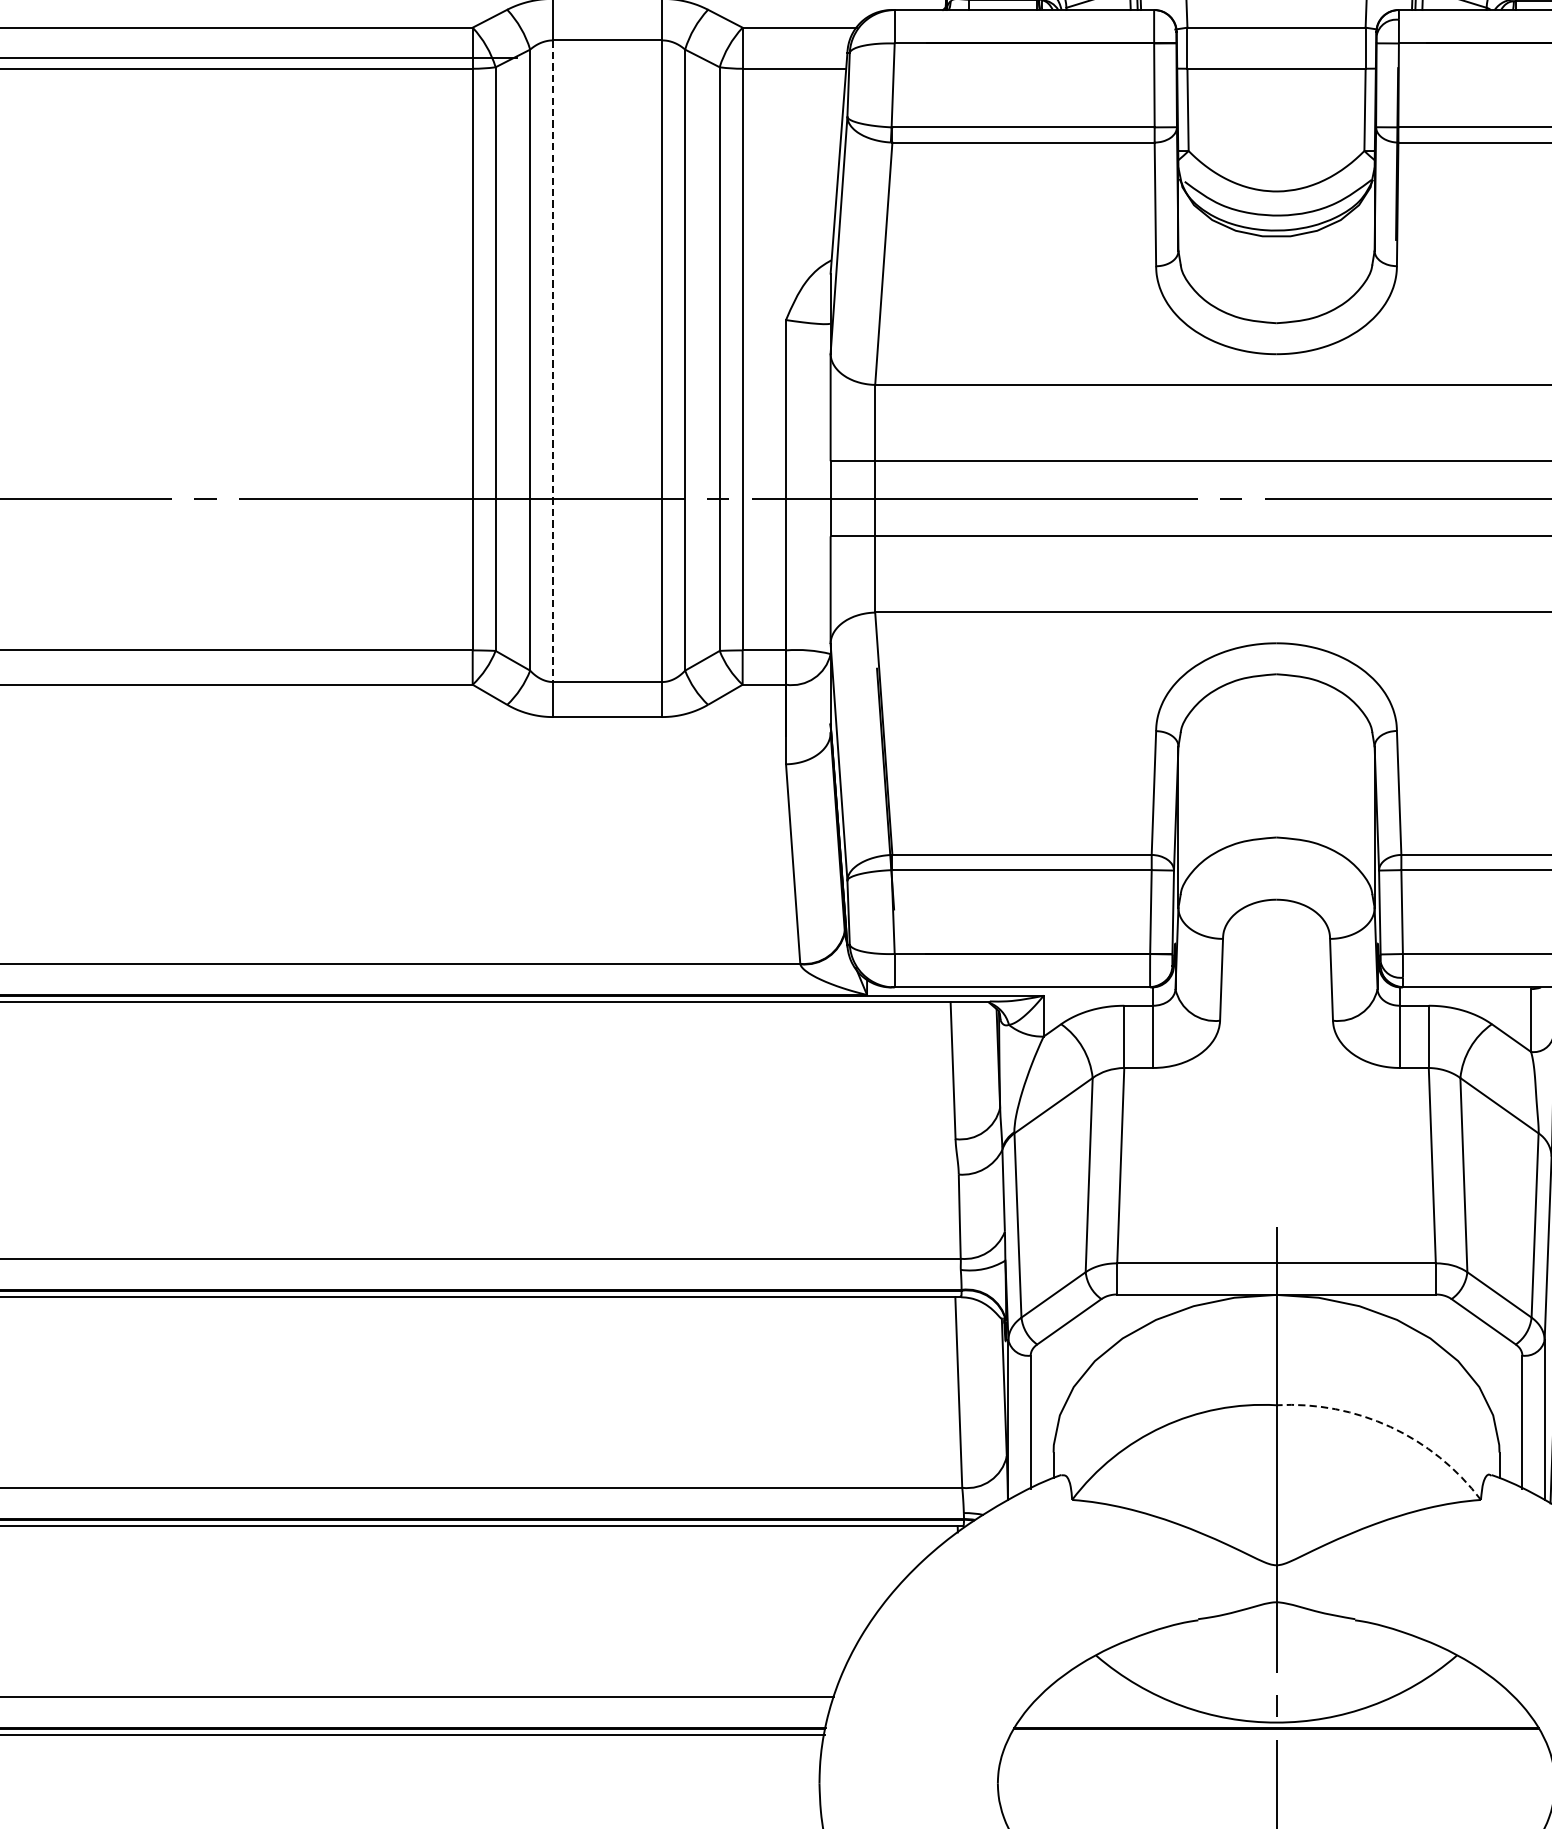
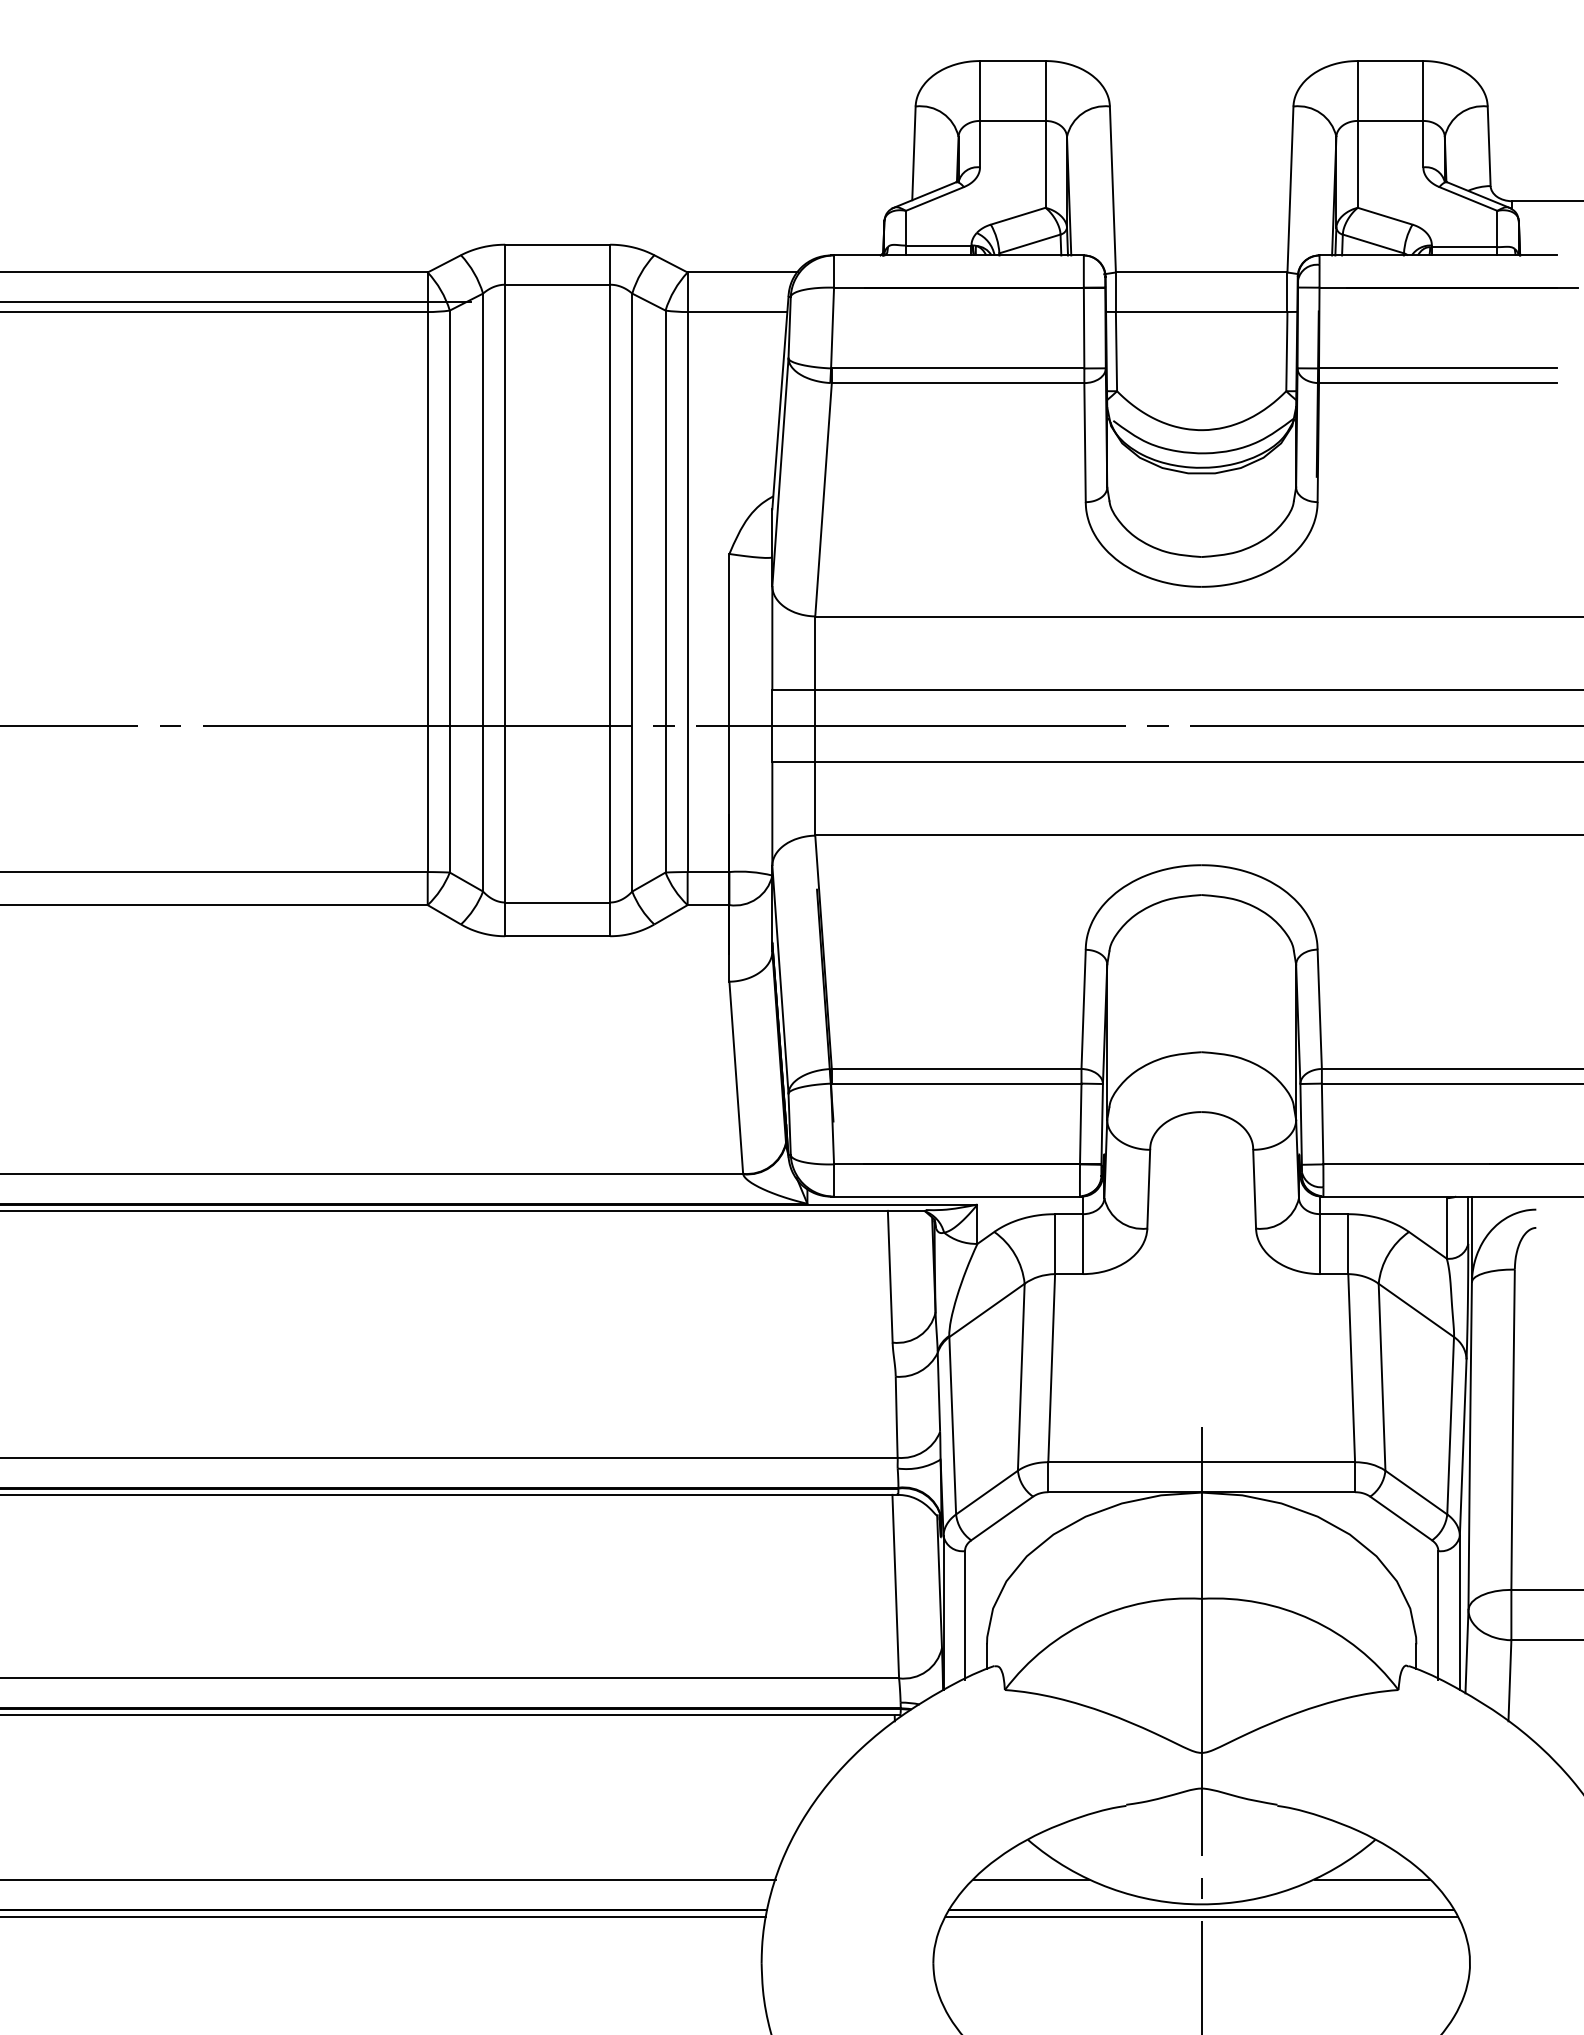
line: (553, 361) -> (505, 593), dashed -> solid
arc: (1390, 1426) -> (1311, 1619), dashed -> solid
line: (1098, 1696) -> (1030, 1879), added
line: (1452, 1696) -> (1371, 1879), added
line: (1276, 1735) -> (1201, 1916), added

